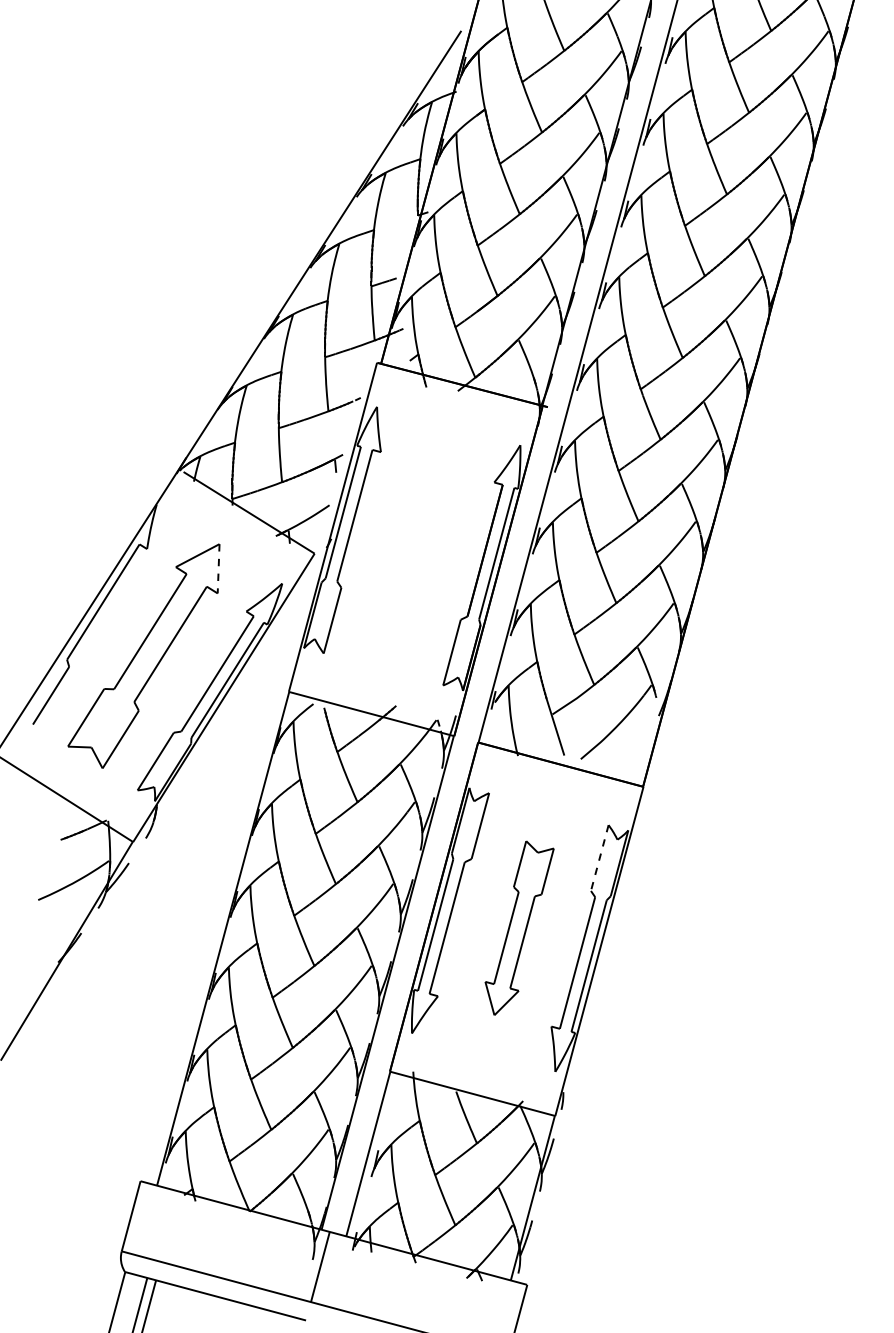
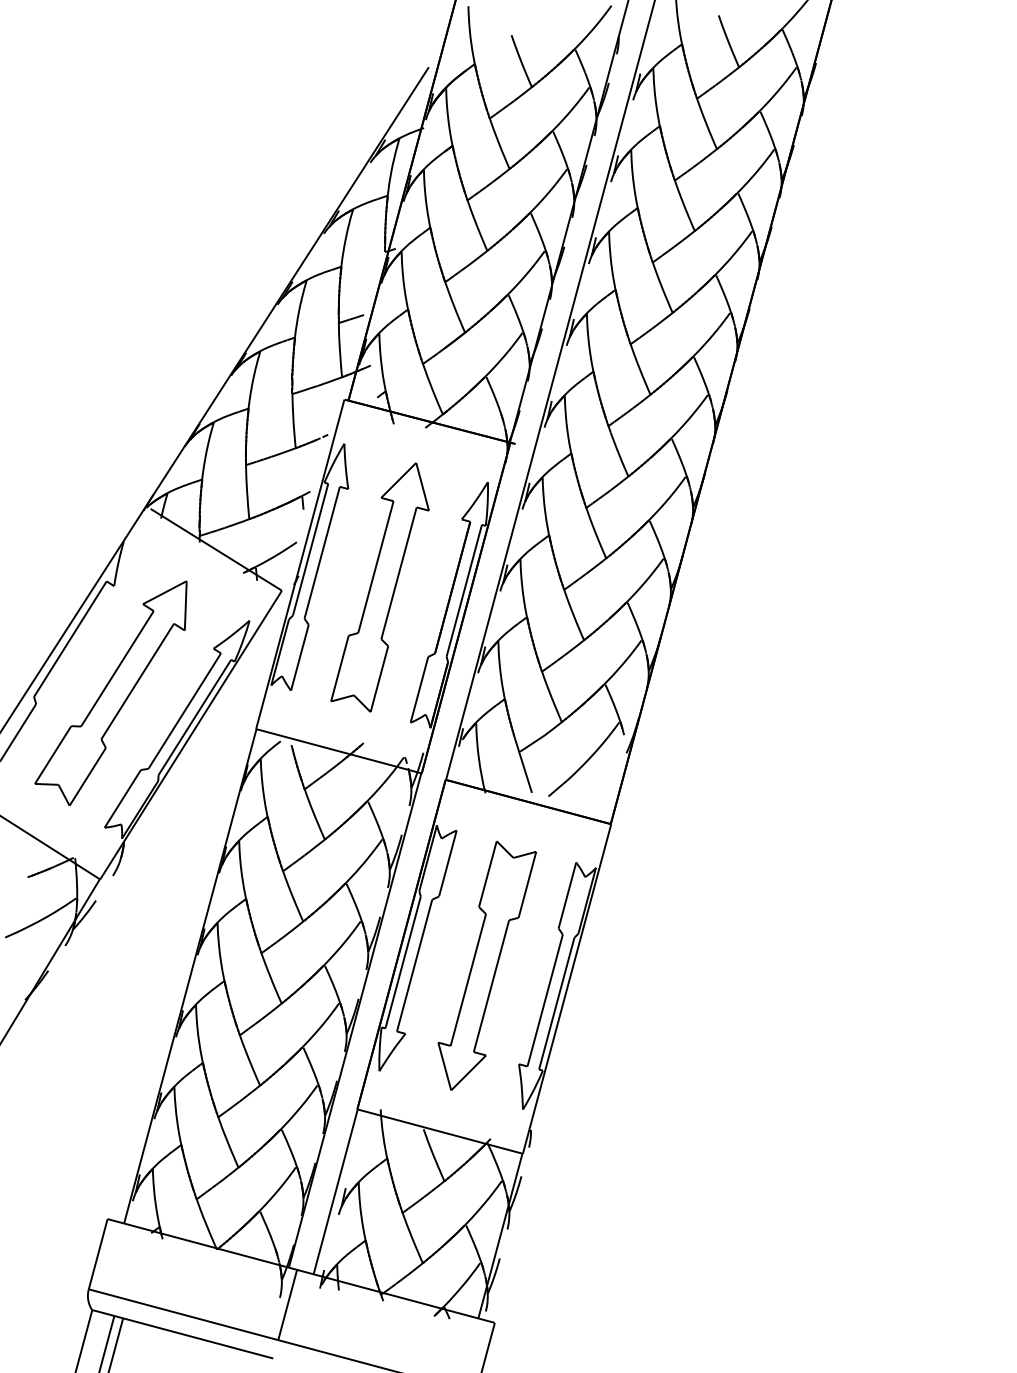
part: (412, 550) -> (379, 587), added
line: (218, 568) -> (185, 605), dashed -> solid
line: (599, 858) -> (567, 895), dashed -> solid
part: (518, 927) -> (486, 965), size x1.43

